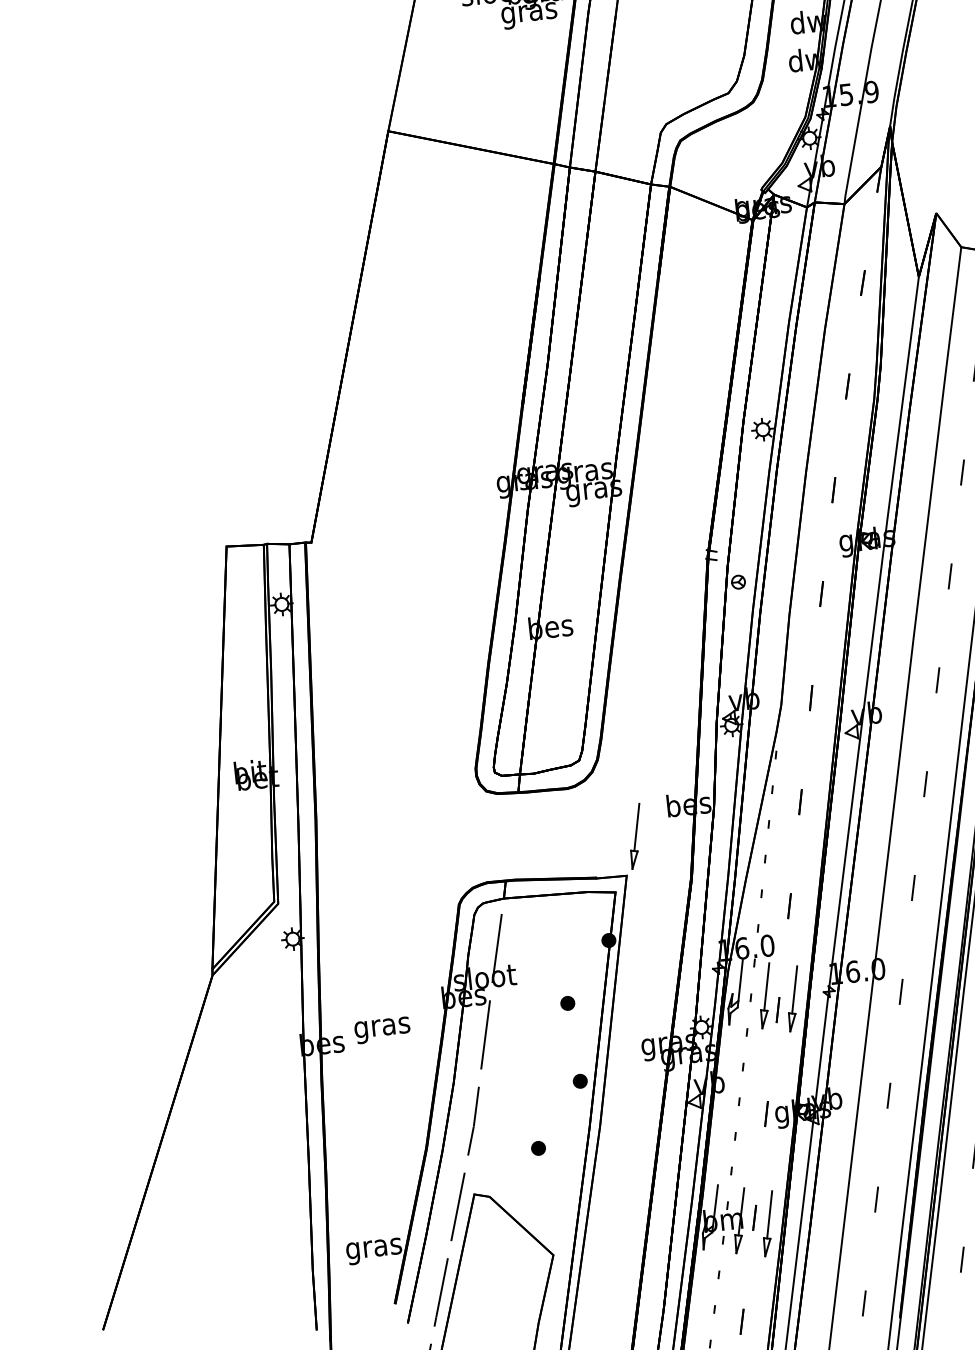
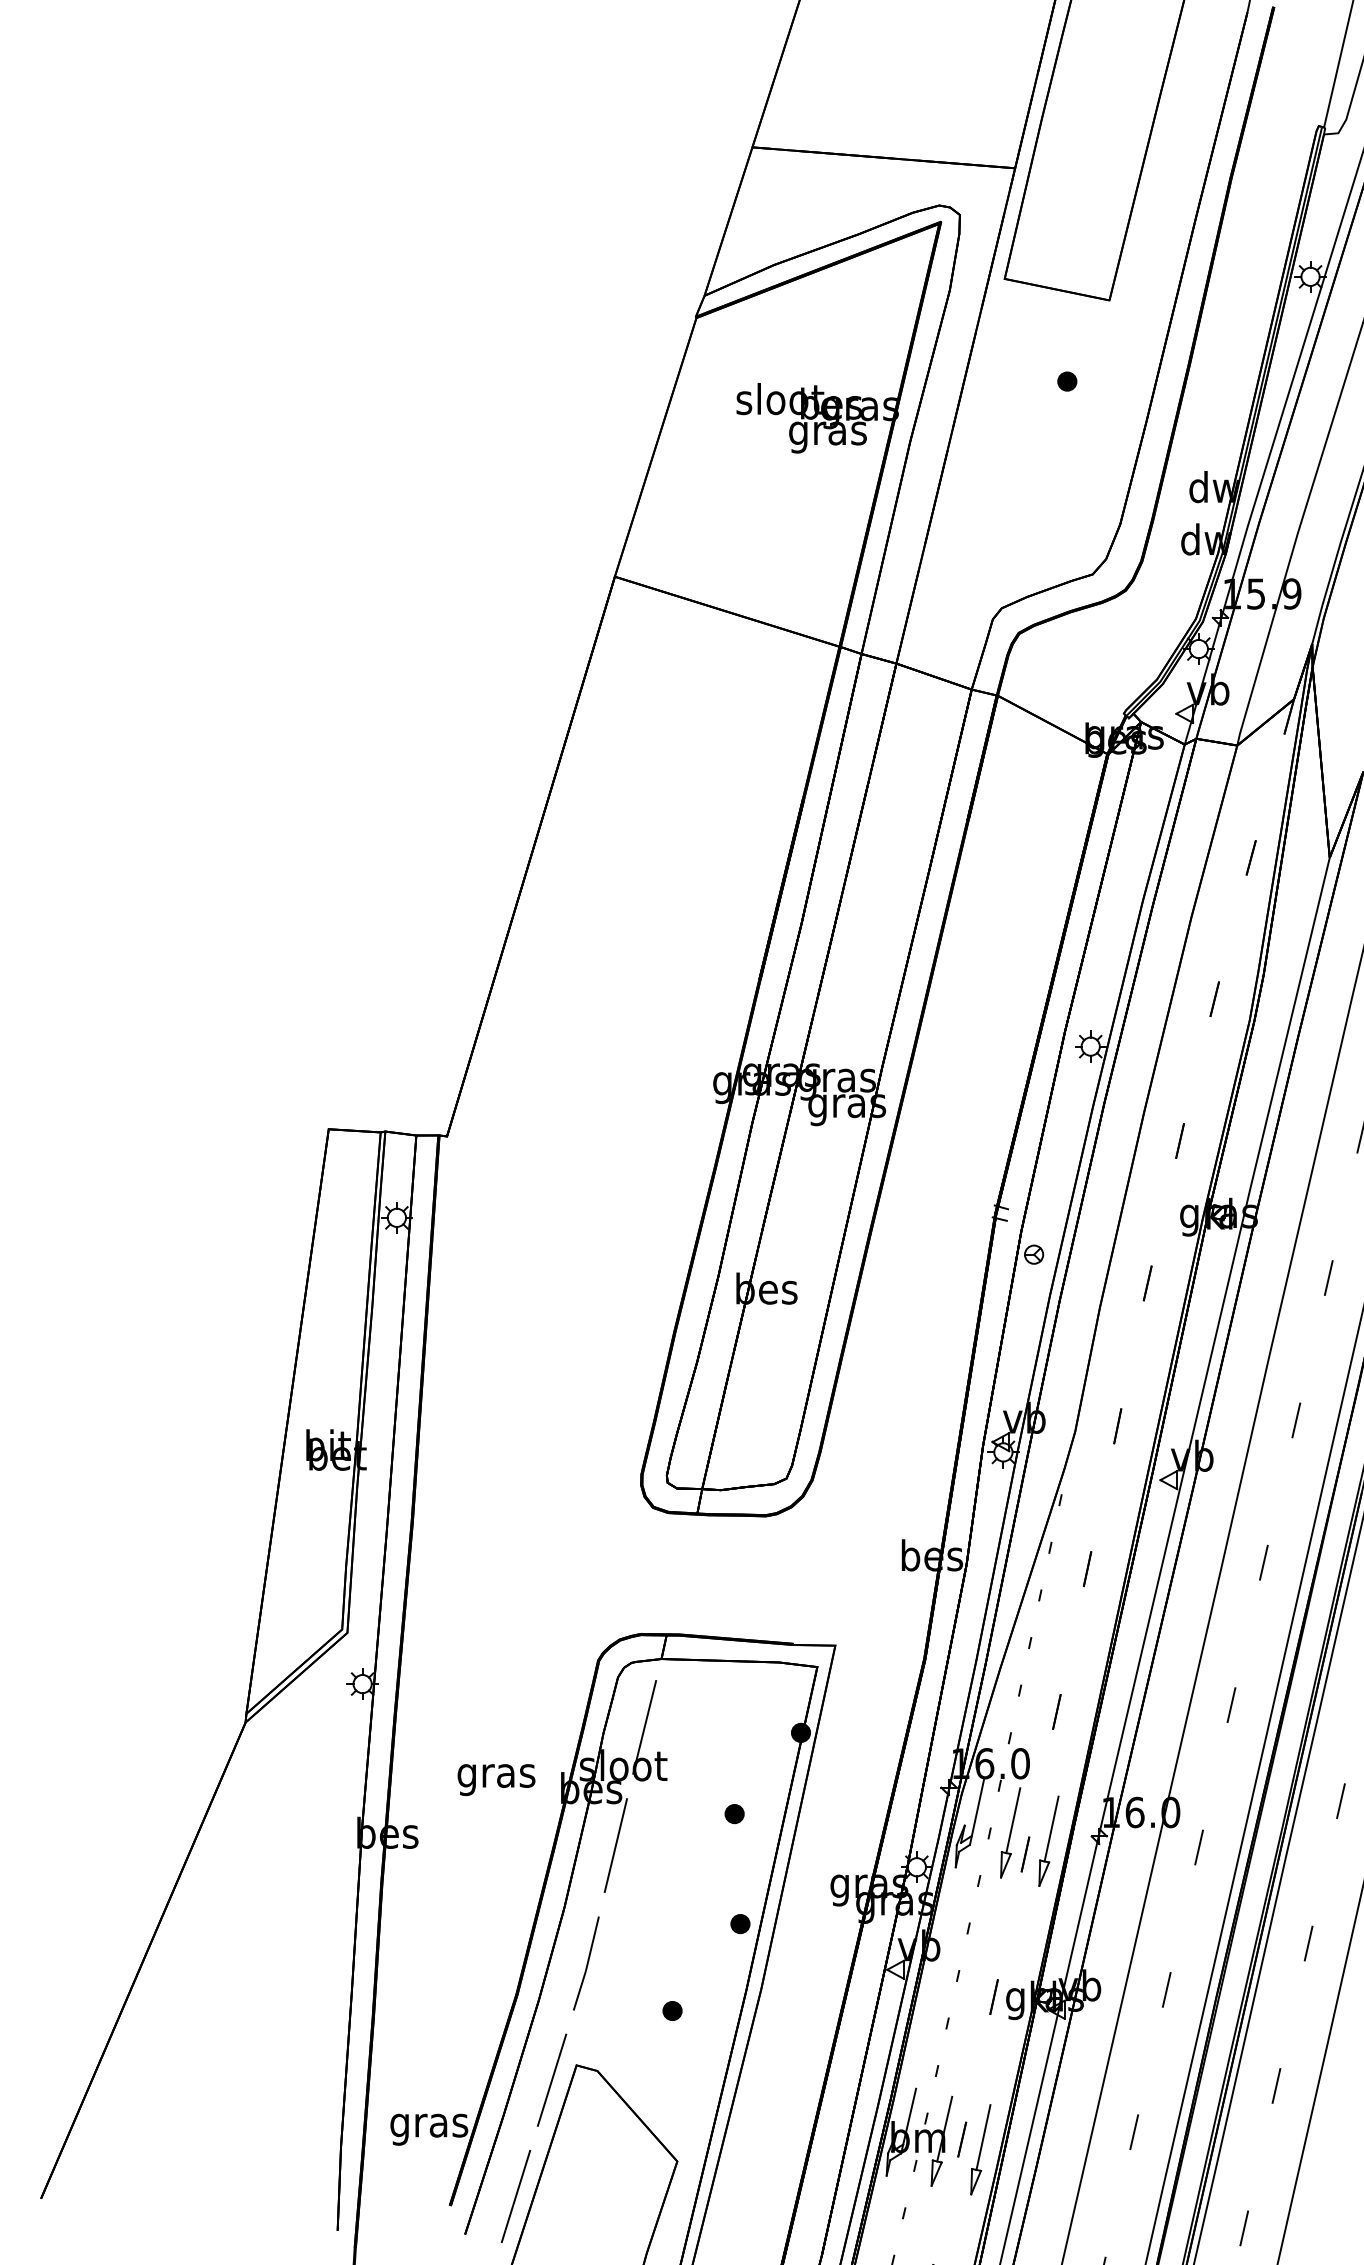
part: (635, 835) -> (853, 1591), removed
text: (382, 1030) -> (496, 1780), moved

